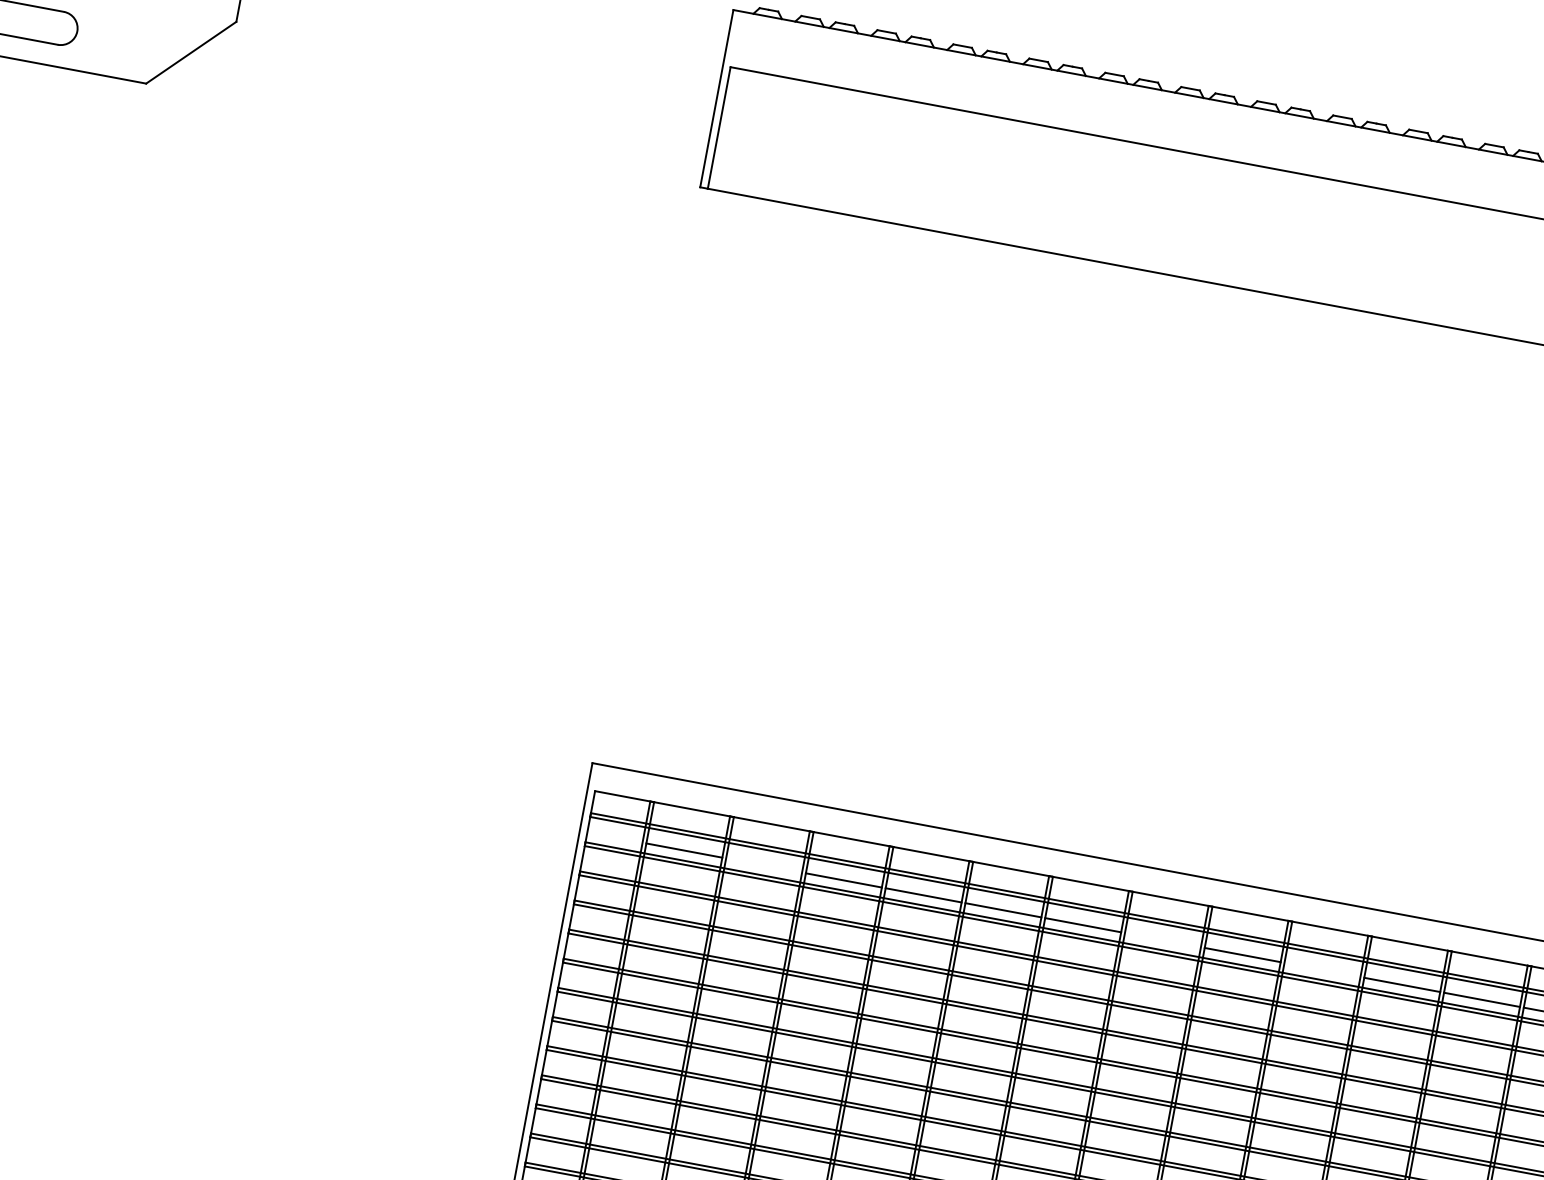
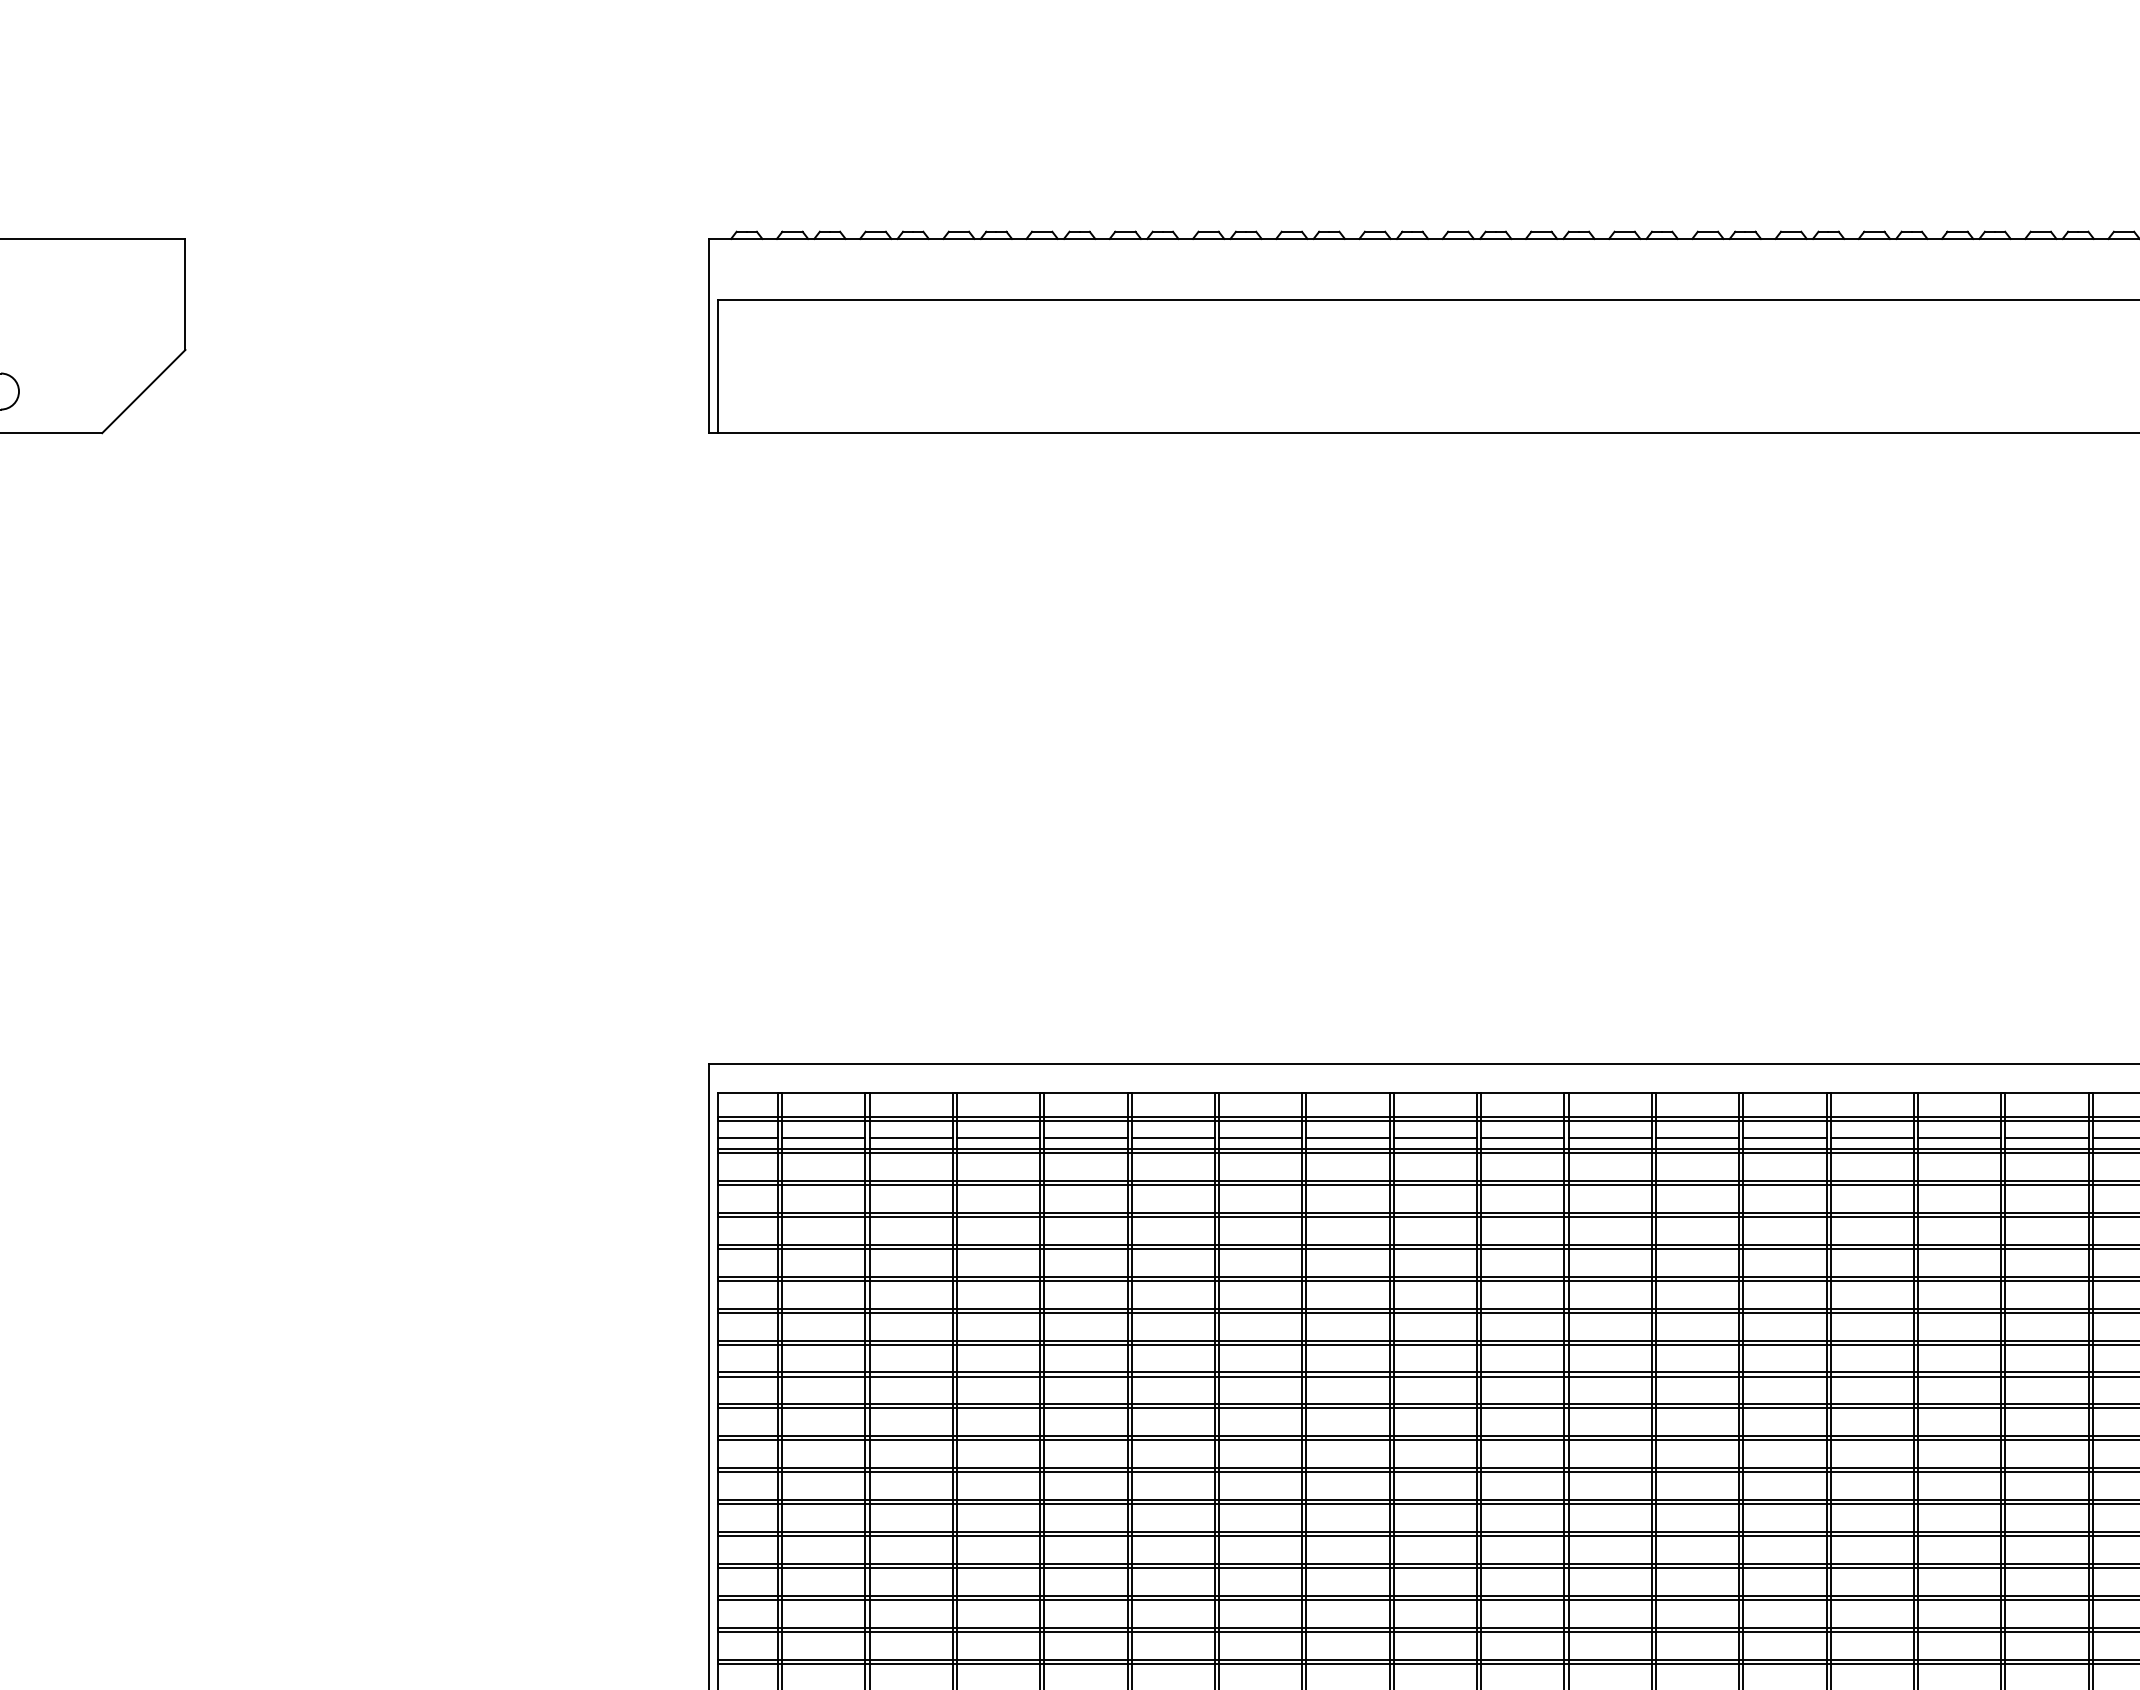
line: (614, 837) -> (747, 1138), added
line: (763, 865) -> (910, 1138), added
line: (1162, 940) -> (1347, 1138), added
line: (1322, 970) -> (1522, 1138), added

